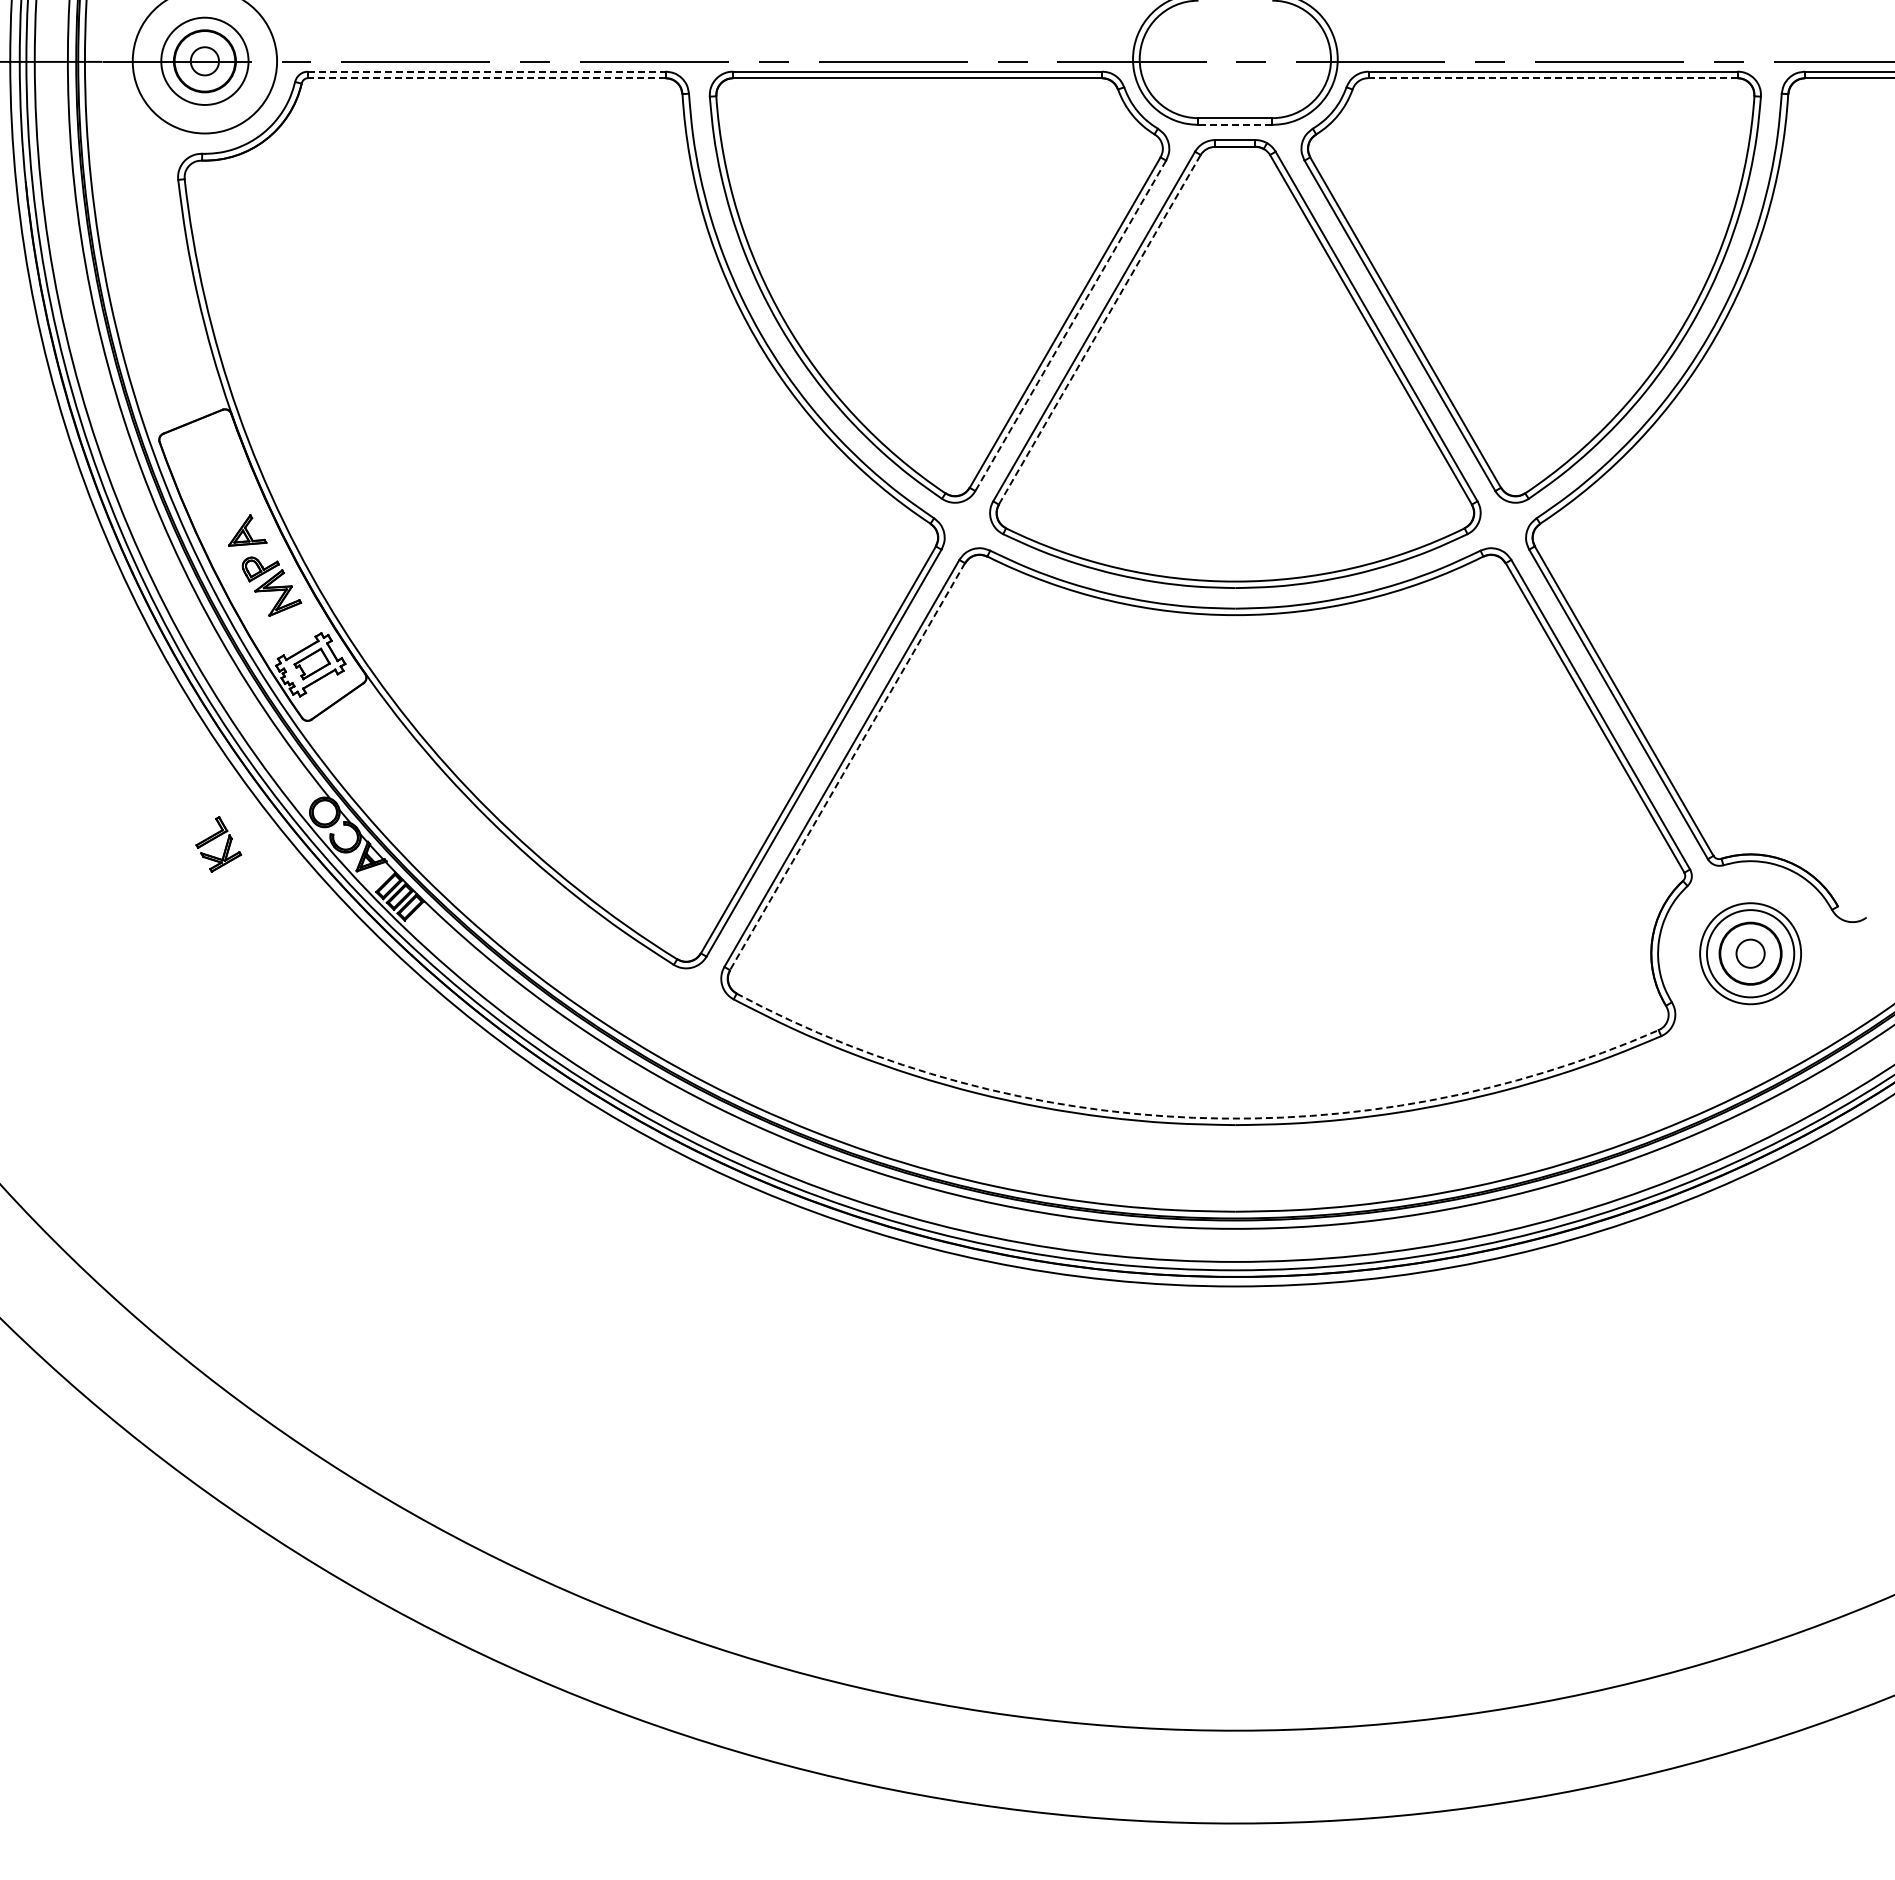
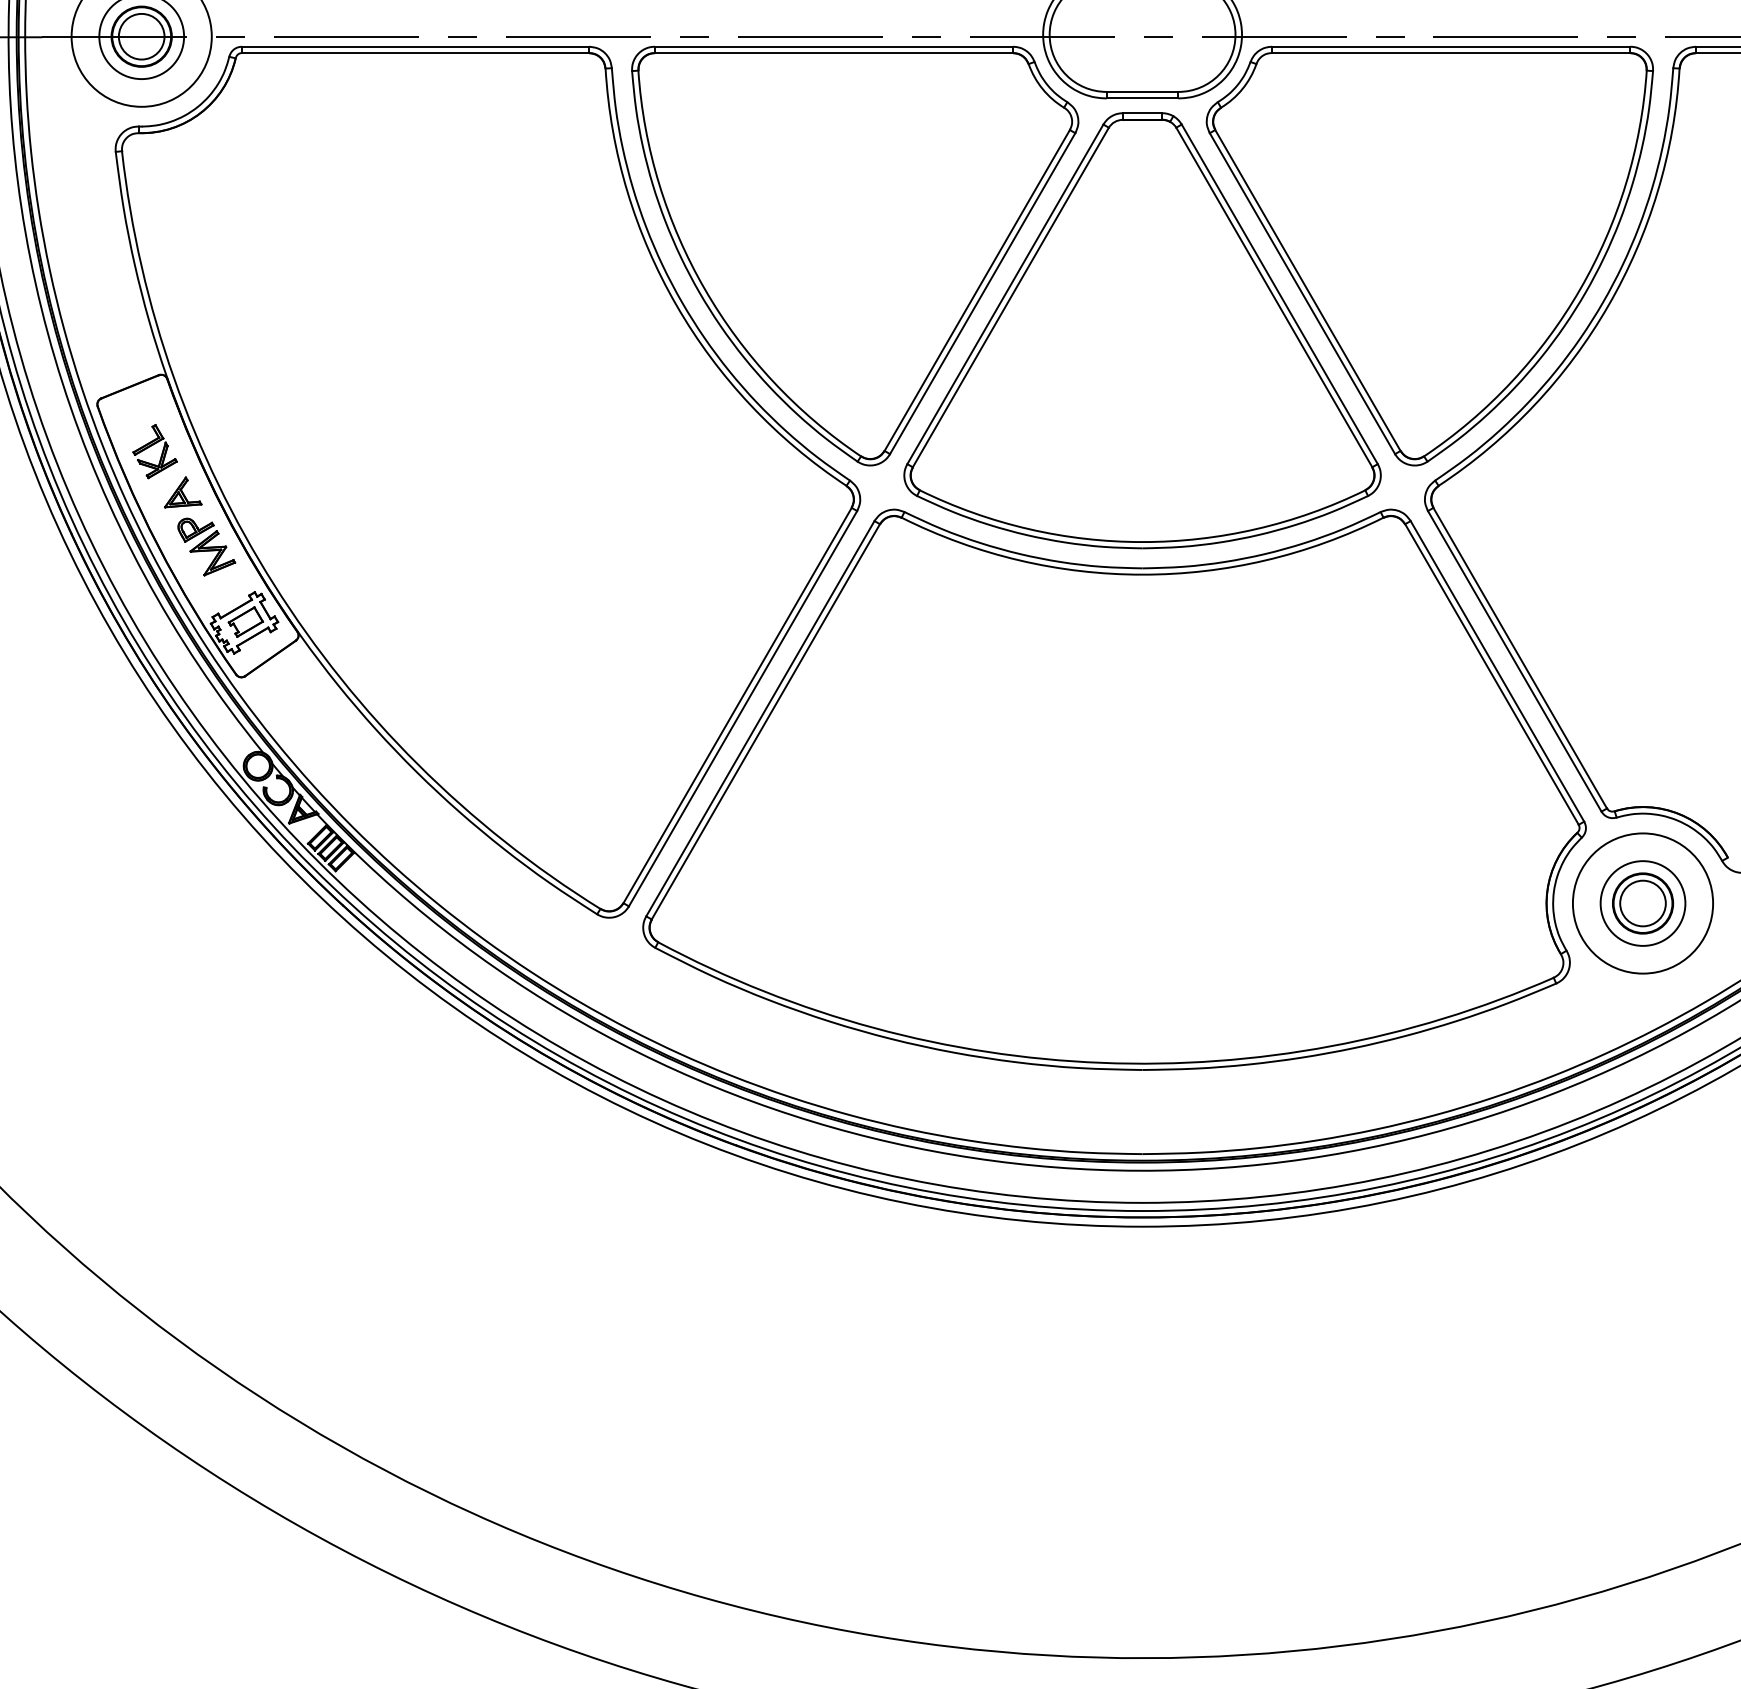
circle: (204, 60) -> (141, 35), size x1.67
line: (486, 71) -> (415, 46), dashed -> solid
line: (487, 78) -> (416, 53), dashed -> solid
line: (1553, 78) -> (1451, 53), dashed -> solid
line: (1235, 124) -> (1142, 98), dashed -> solid
line: (1070, 325) -> (982, 293), dashed -> solid
line: (1099, 330) -> (1010, 298), dashed -> solid
line: (847, 767) -> (765, 722), dashed -> solid
part: (216, 838) -> (152, 445), moved
circle: (1750, 953) -> (1642, 903), size x1.43
circle: (1750, 953) -> (1642, 903), size x1.67
arc: (1193, 1117) -> (1101, 1062), dashed -> solid

